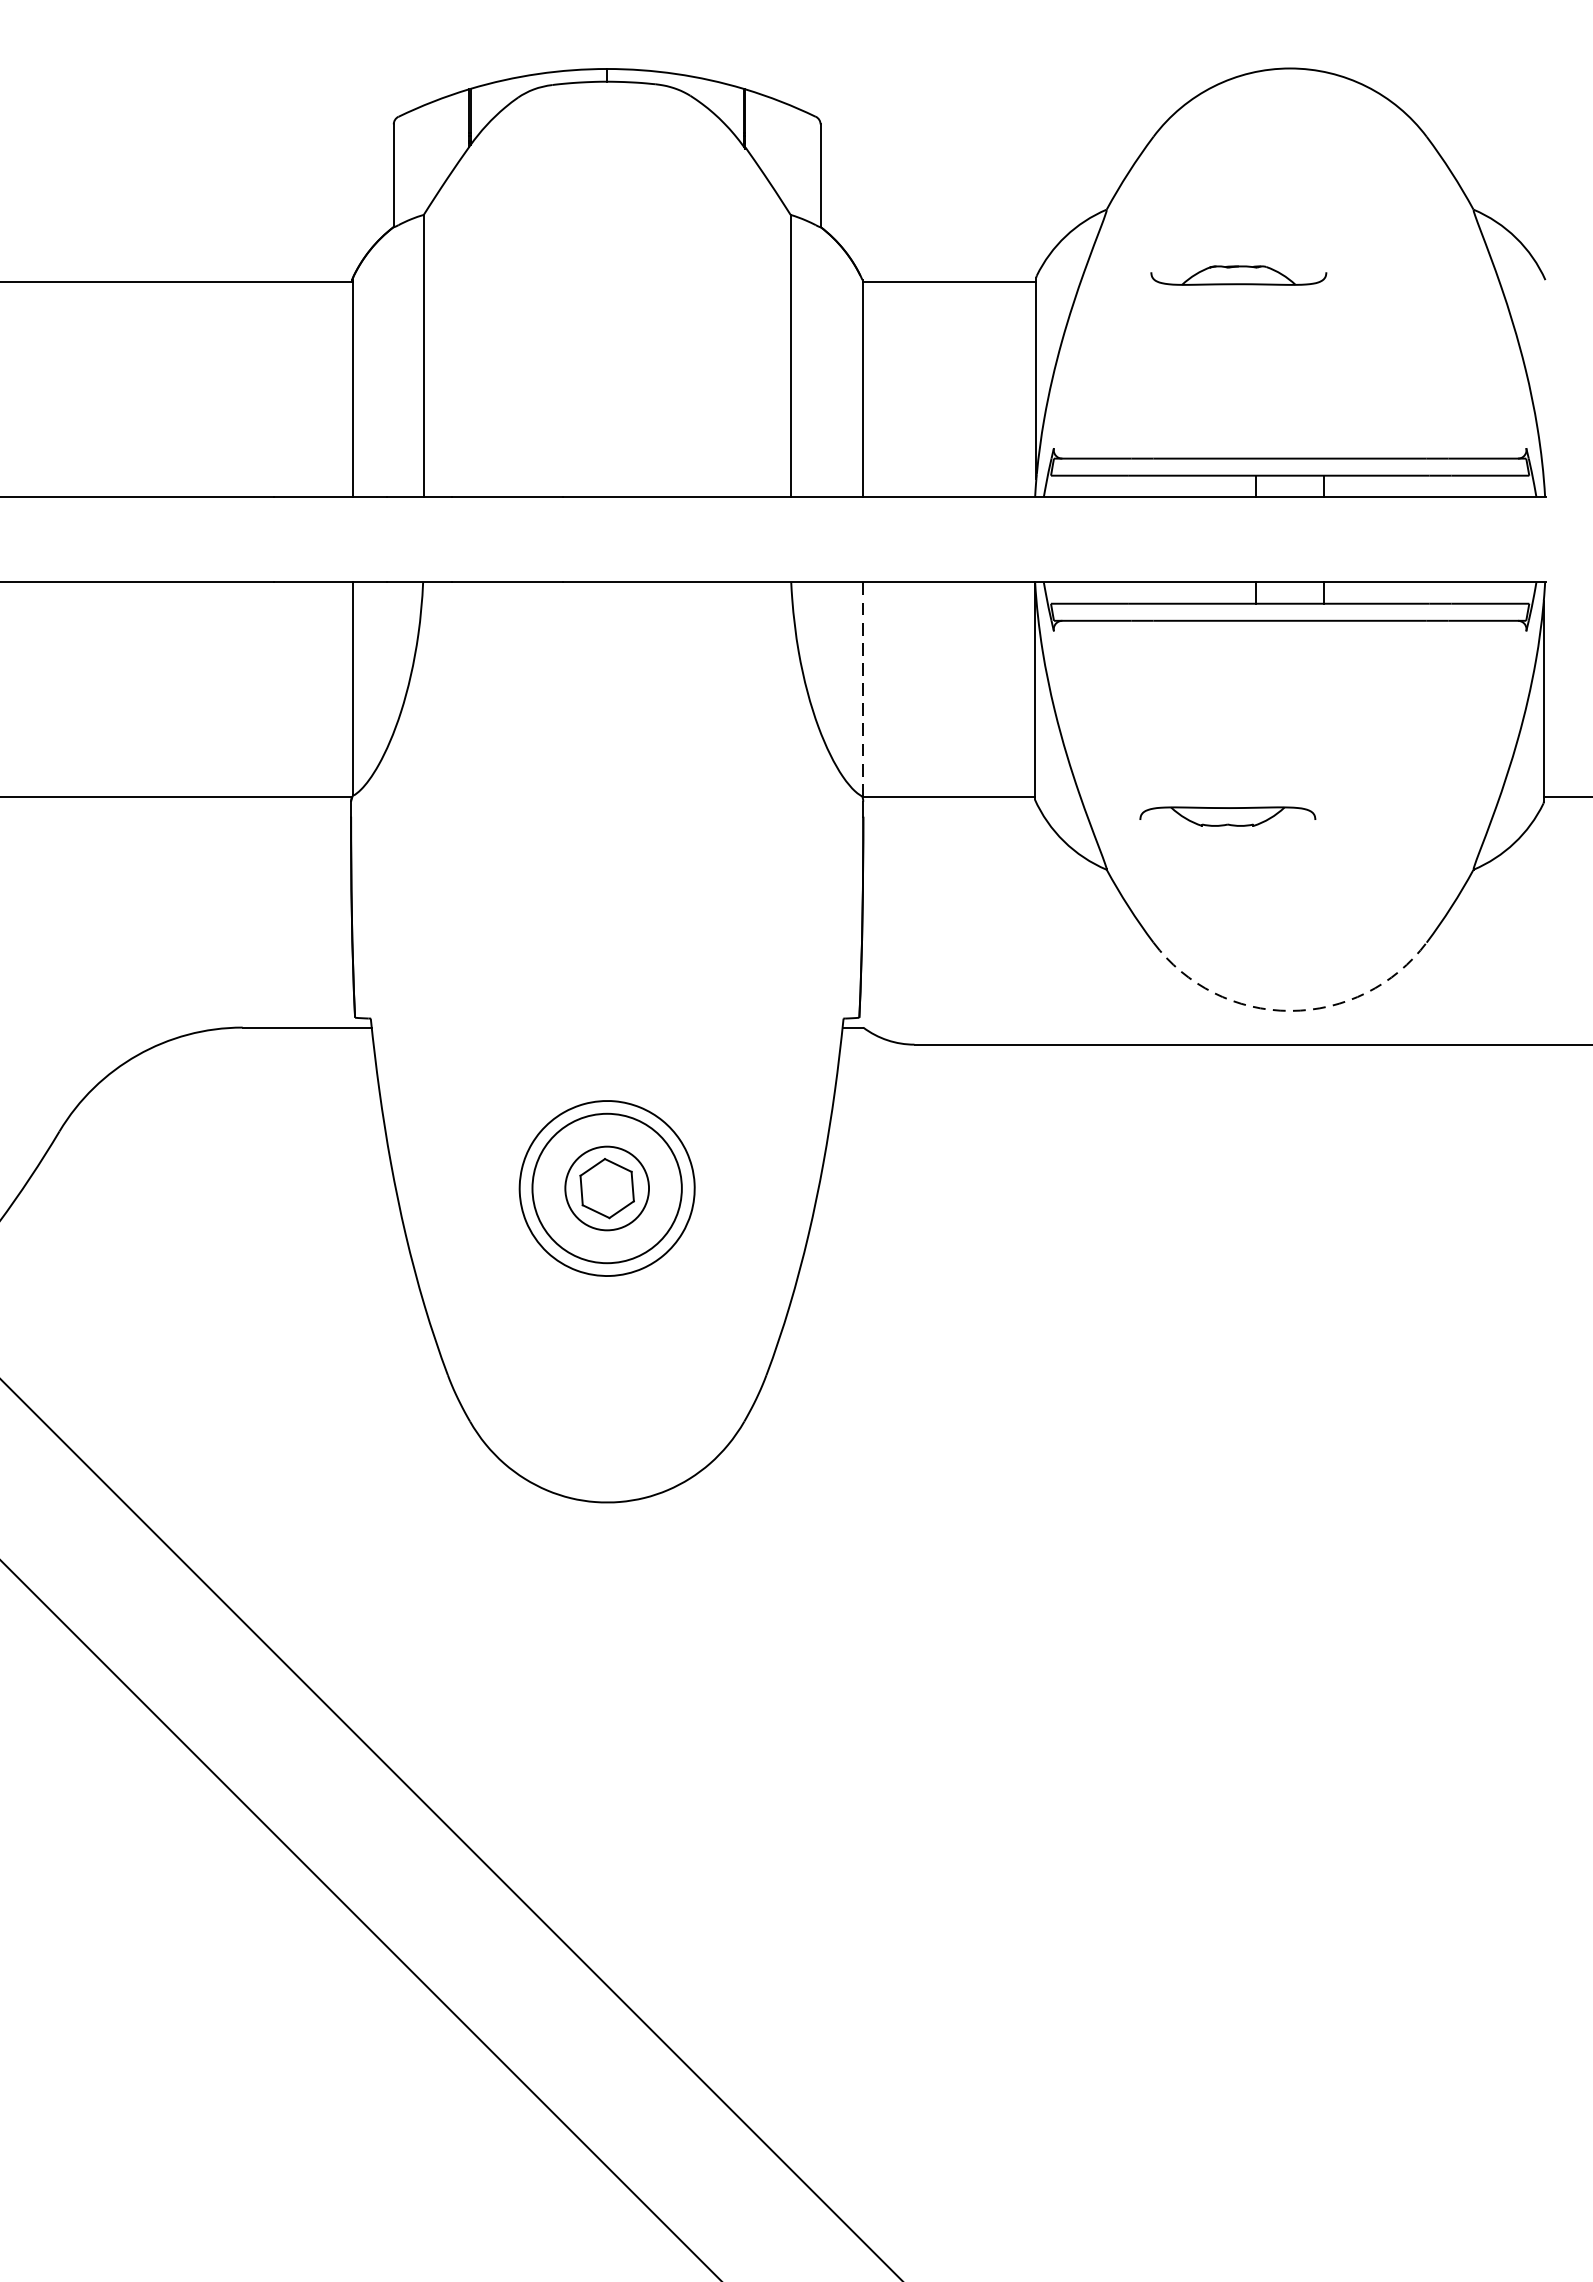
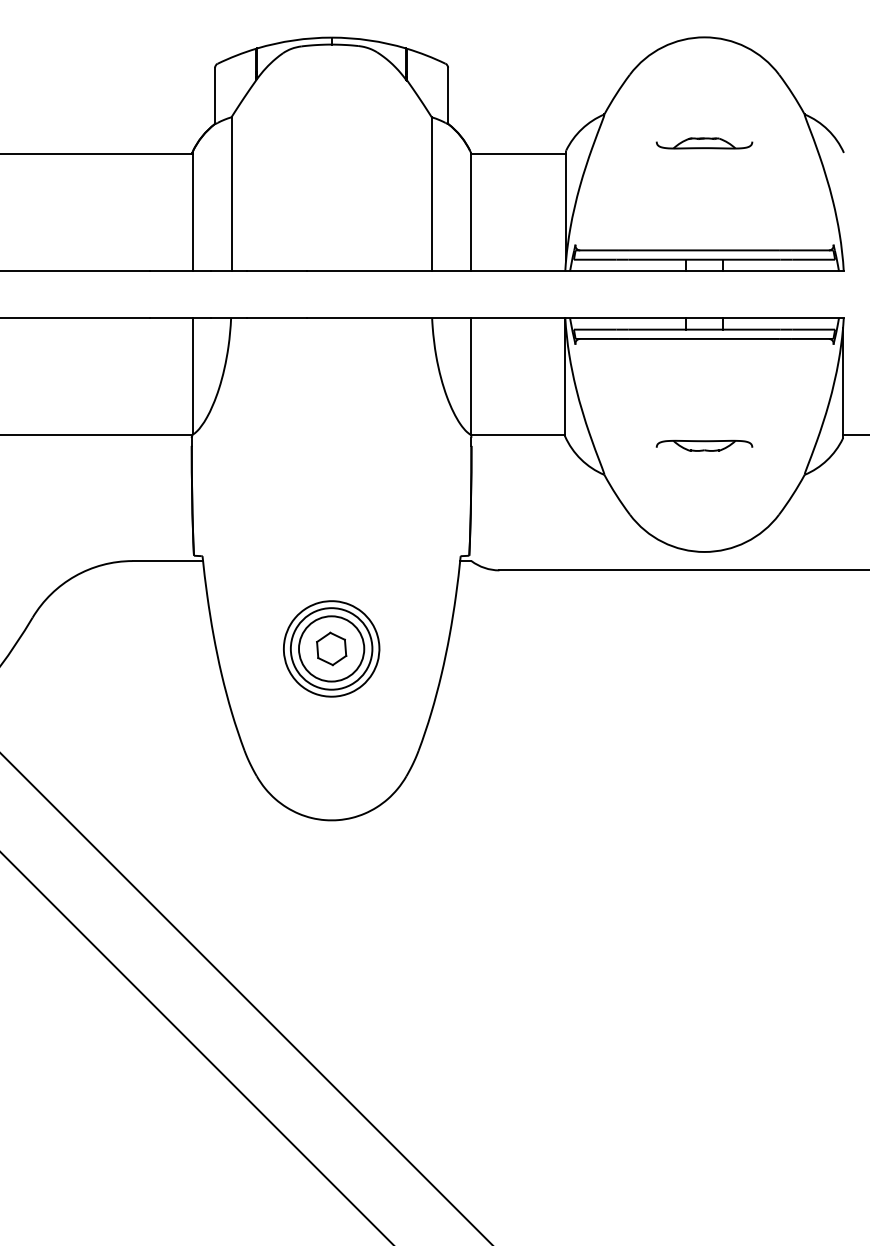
part: (1238, 275) -> (704, 143), moved
line: (863, 687) -> (471, 375), dashed -> solid
part: (1227, 815) -> (704, 445), moved
arc: (1290, 1010) -> (704, 551), dashed -> solid
circle: (606, 1187) -> (331, 648), size x1.43

